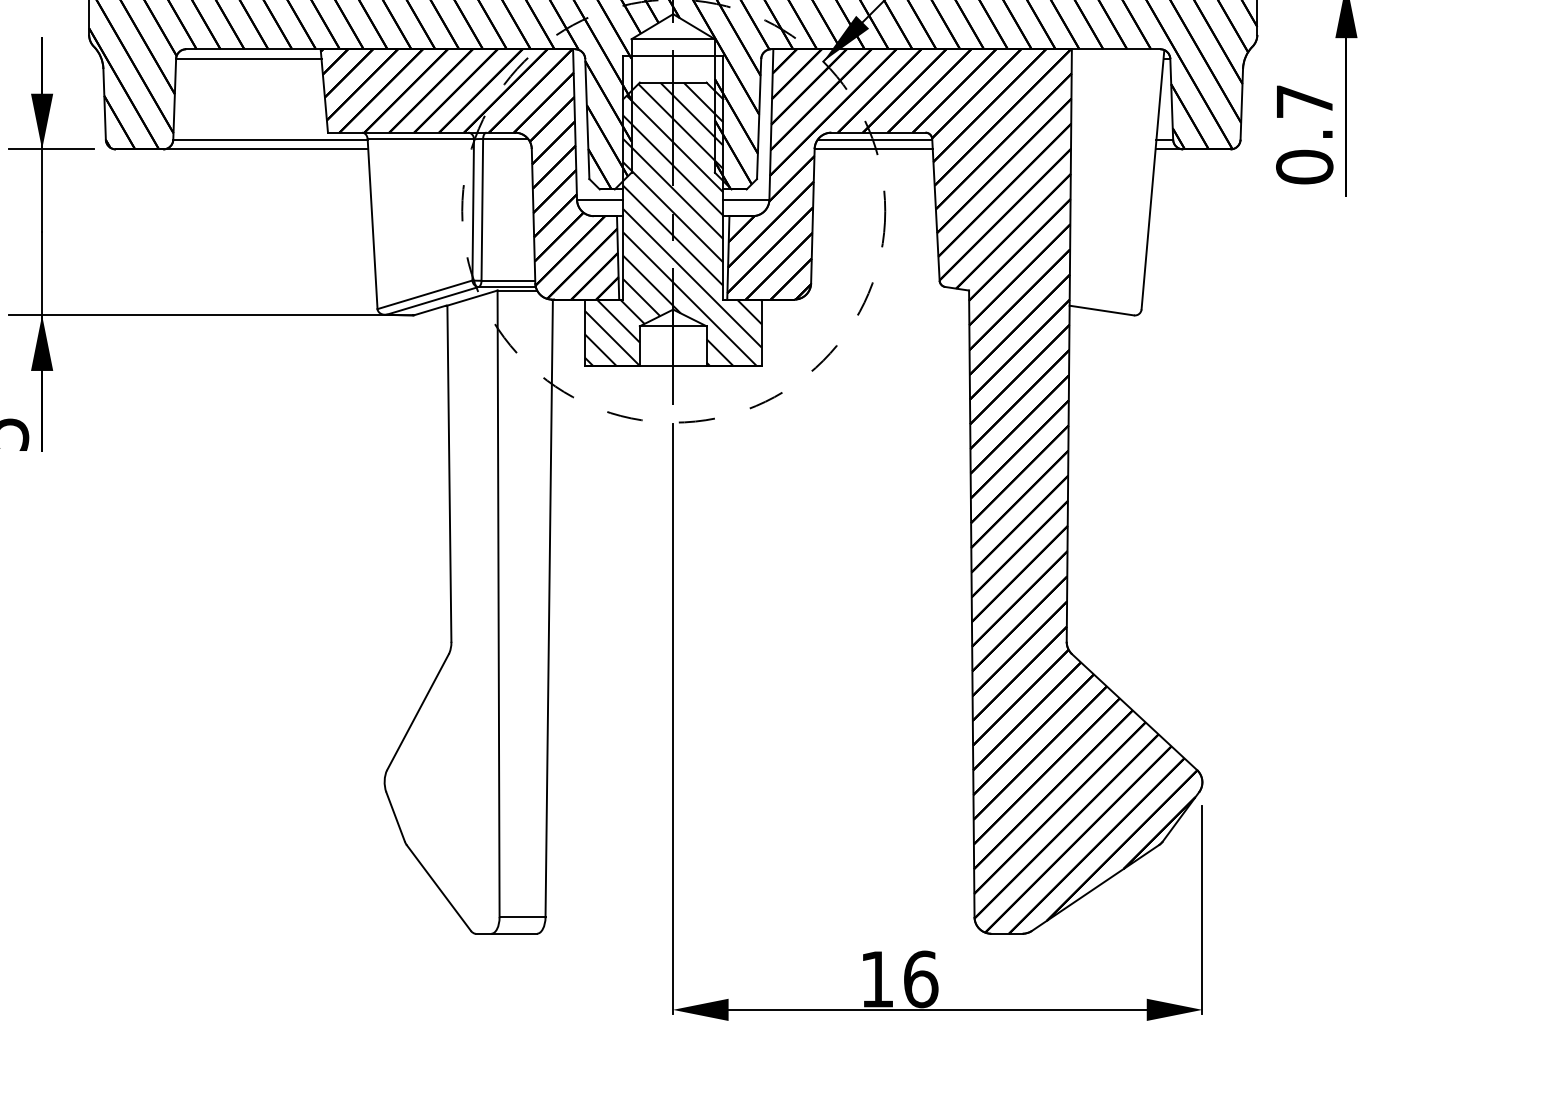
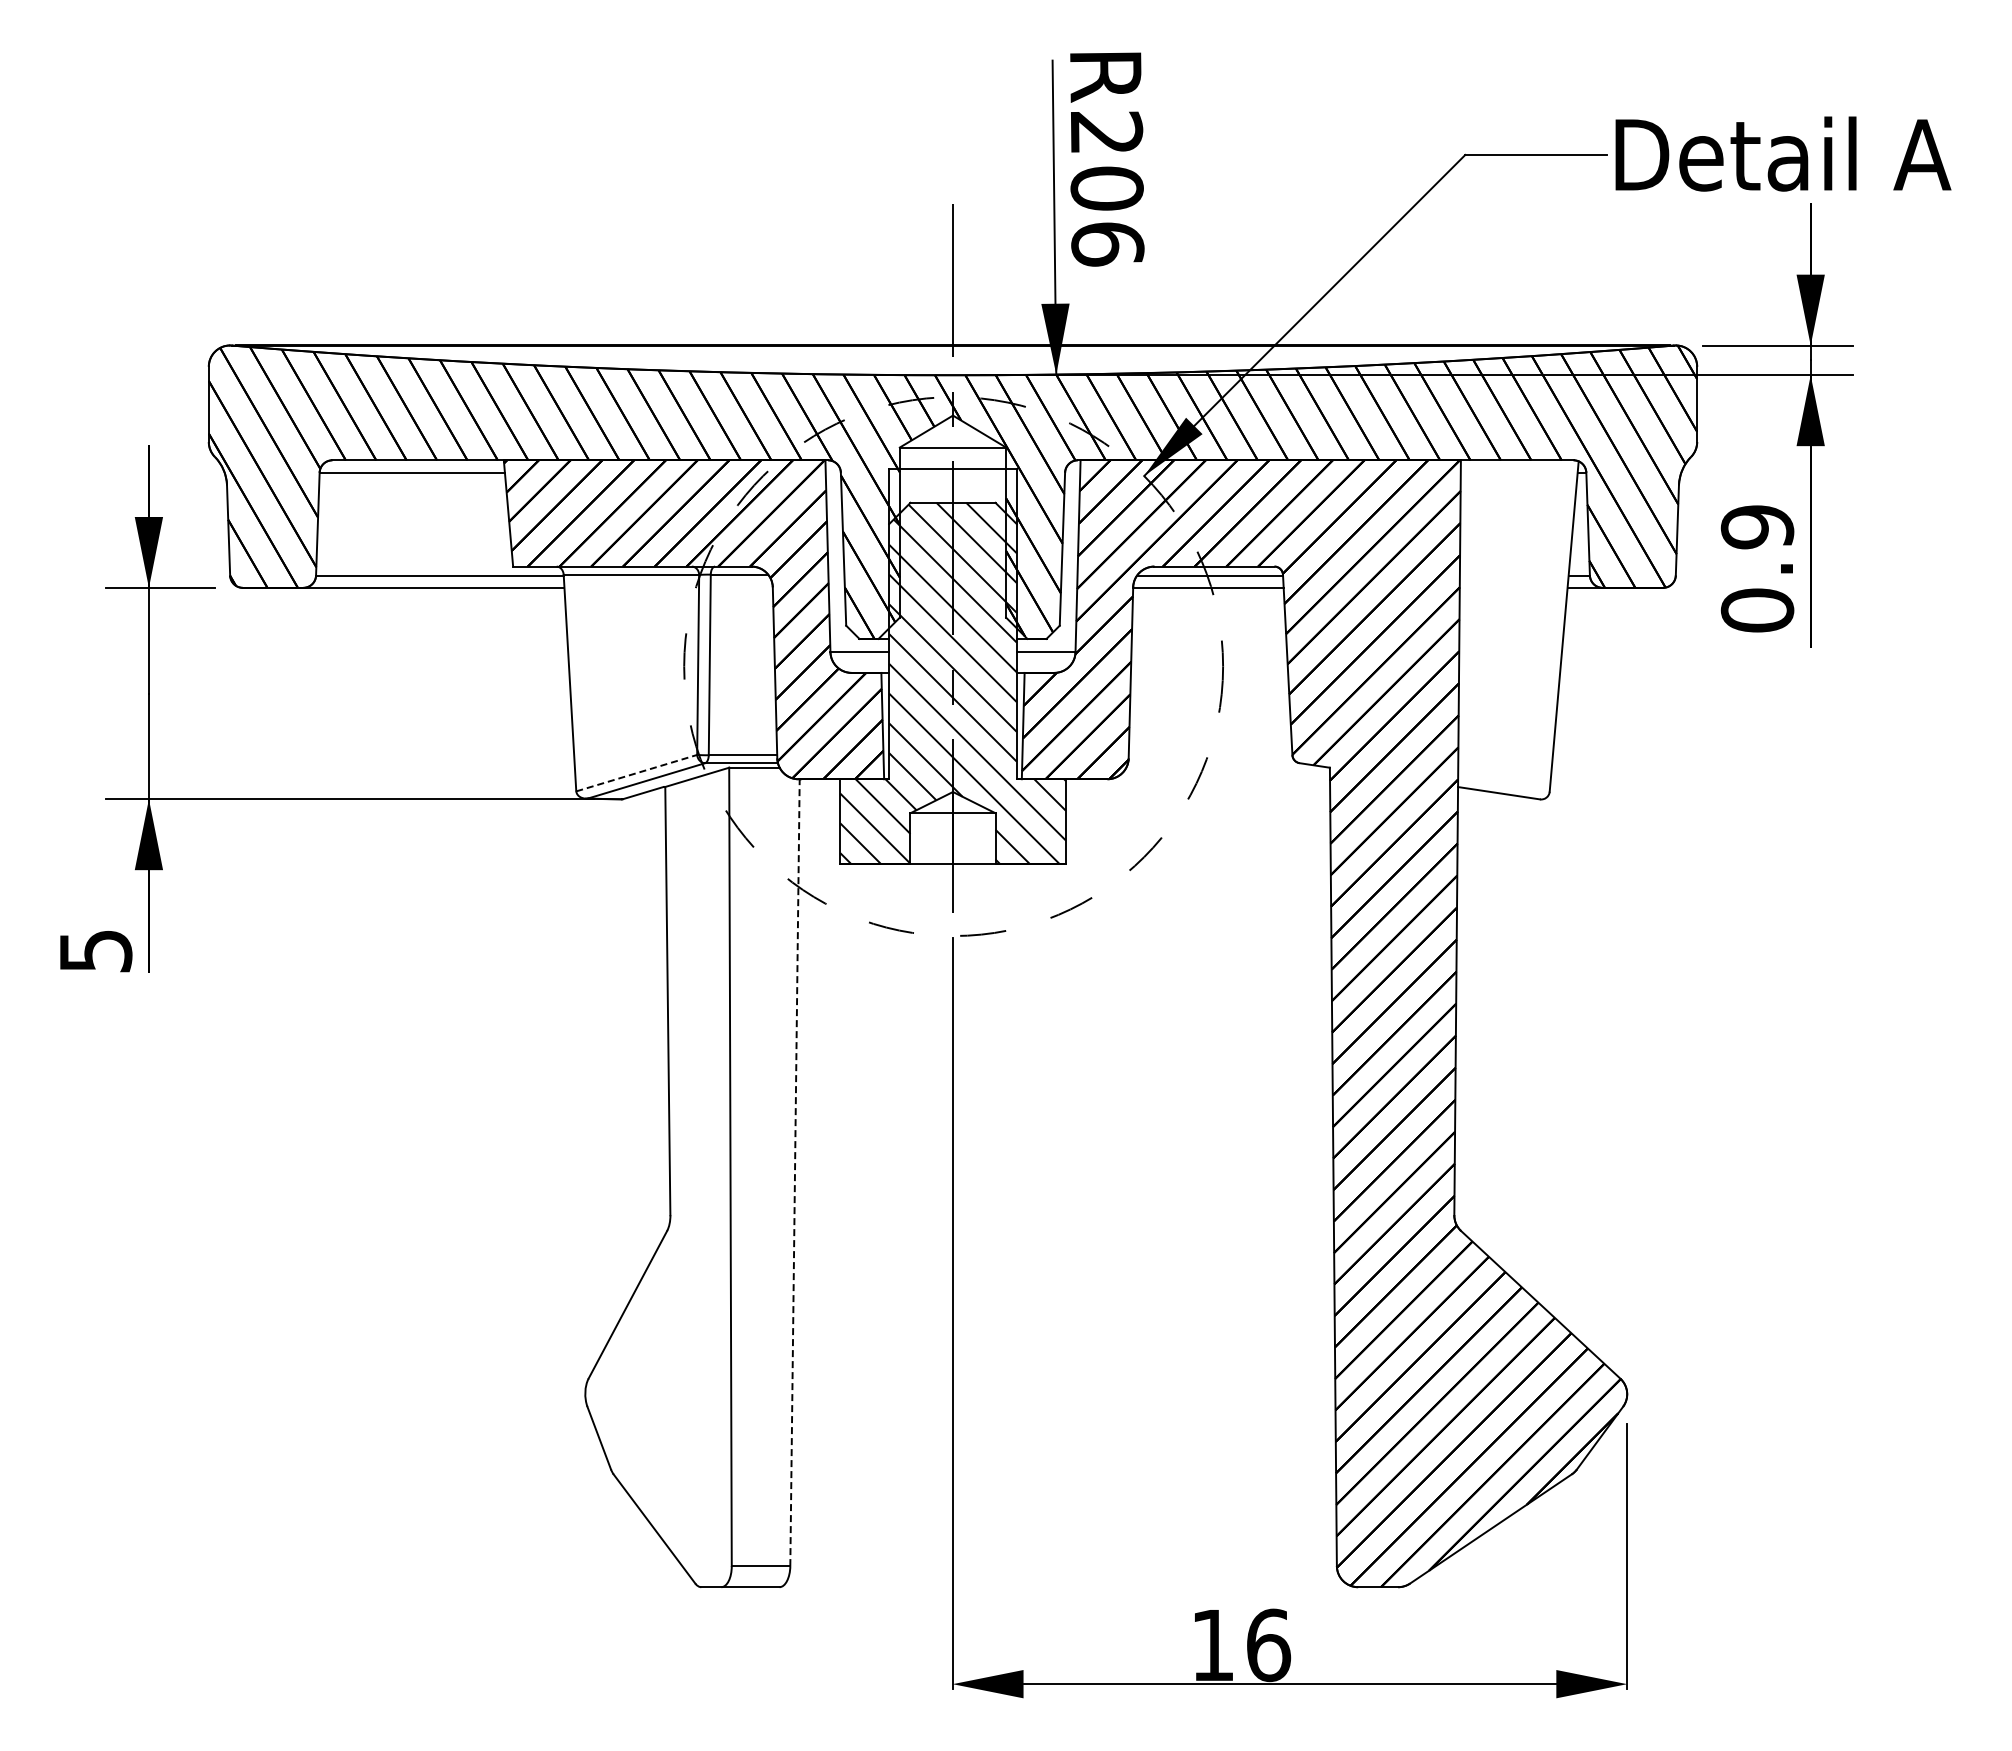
text: (1304, 102) -> (1757, 527), 0.7 -> 0.9
line: (425, 295) -> (637, 773), solid -> dashed
line: (549, 608) -> (795, 1172), solid -> dashed

